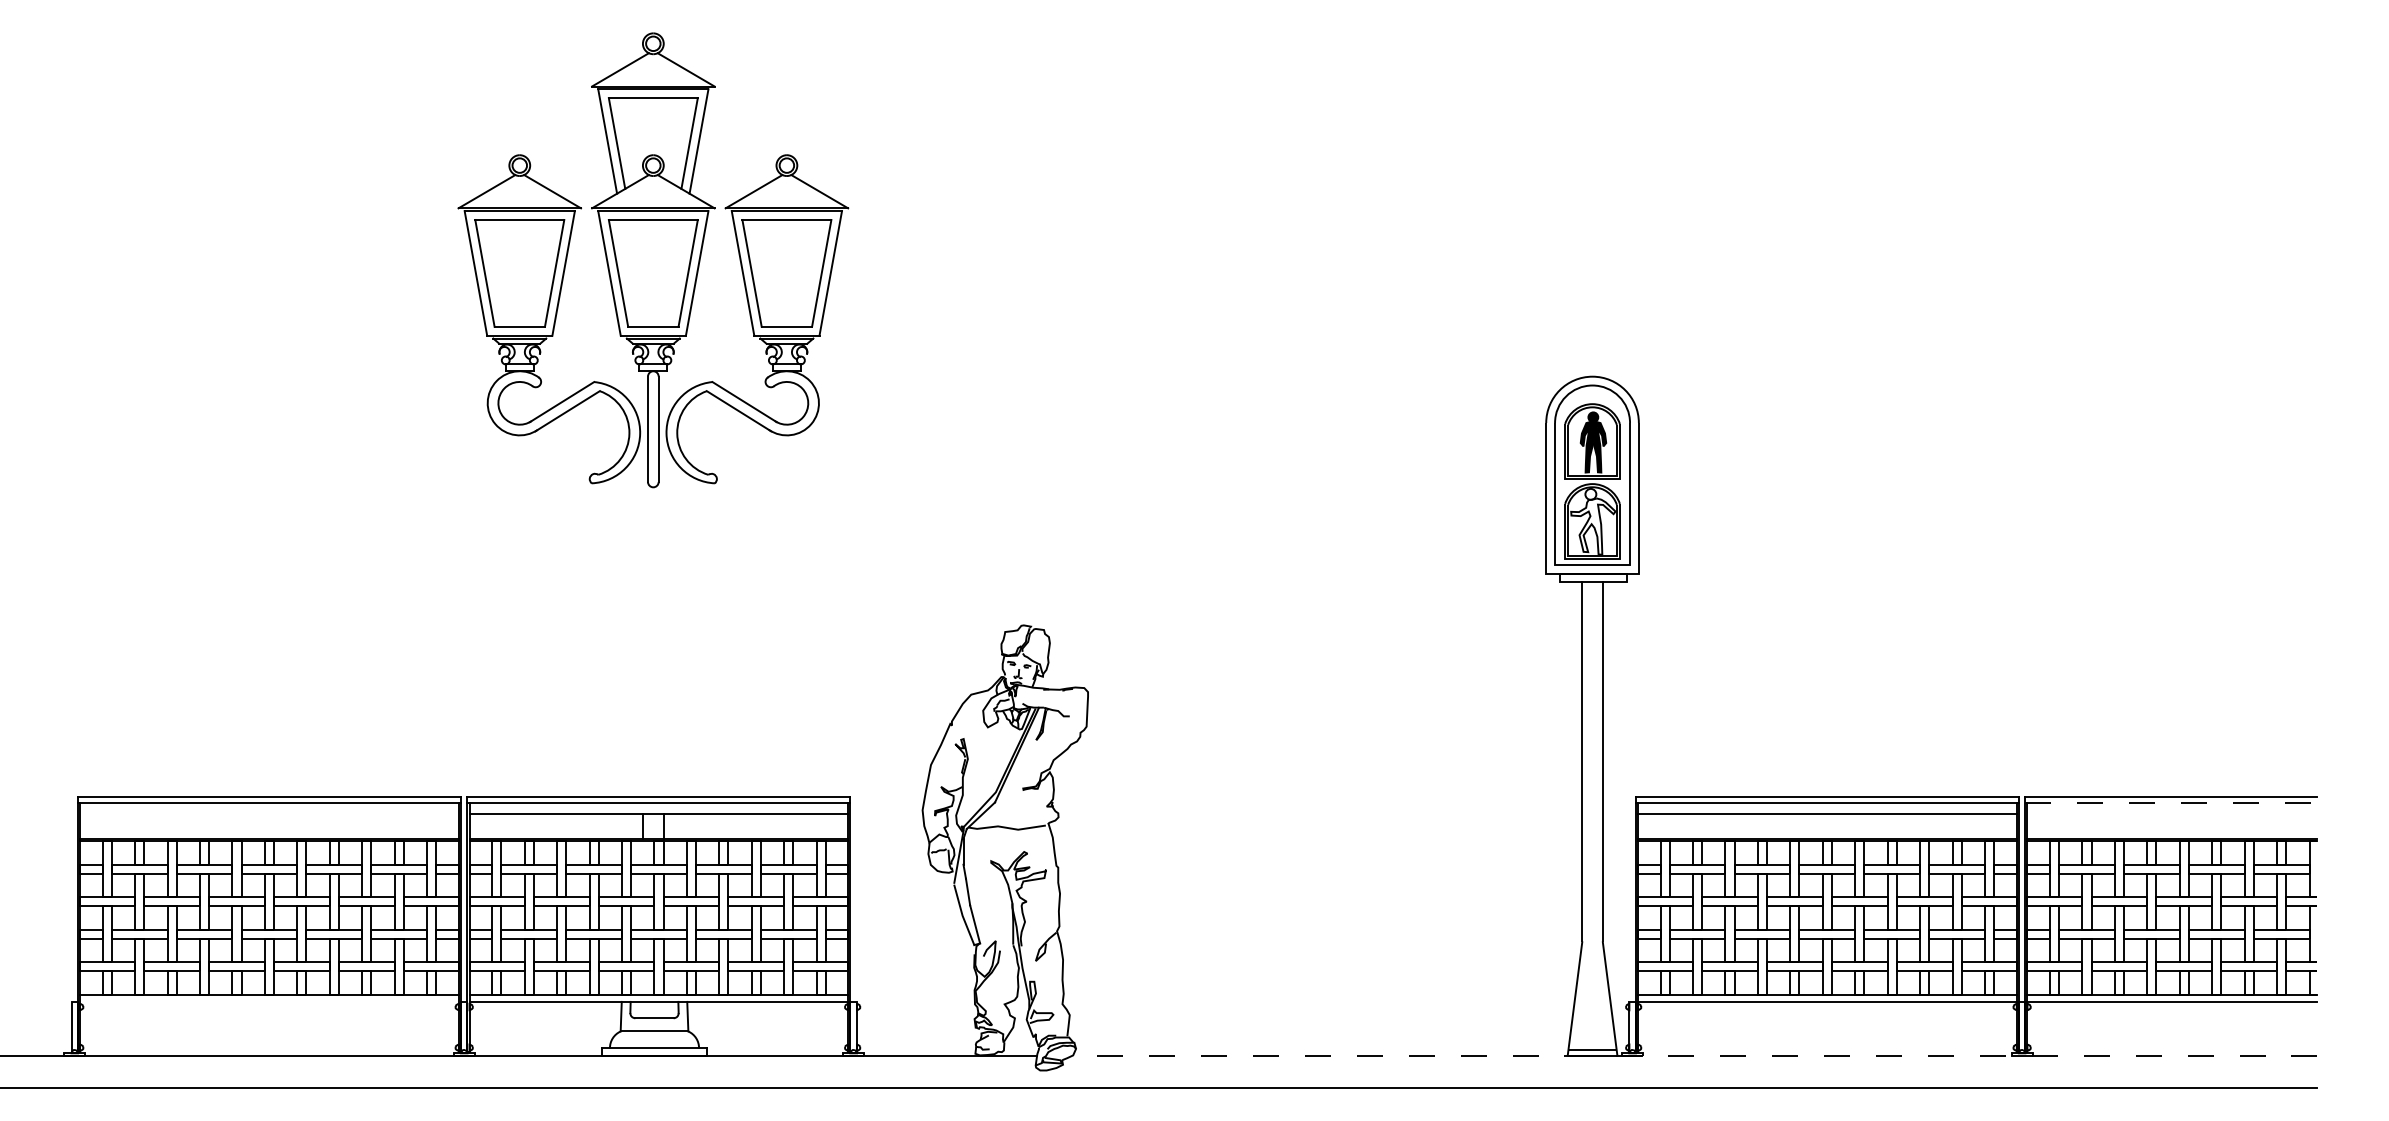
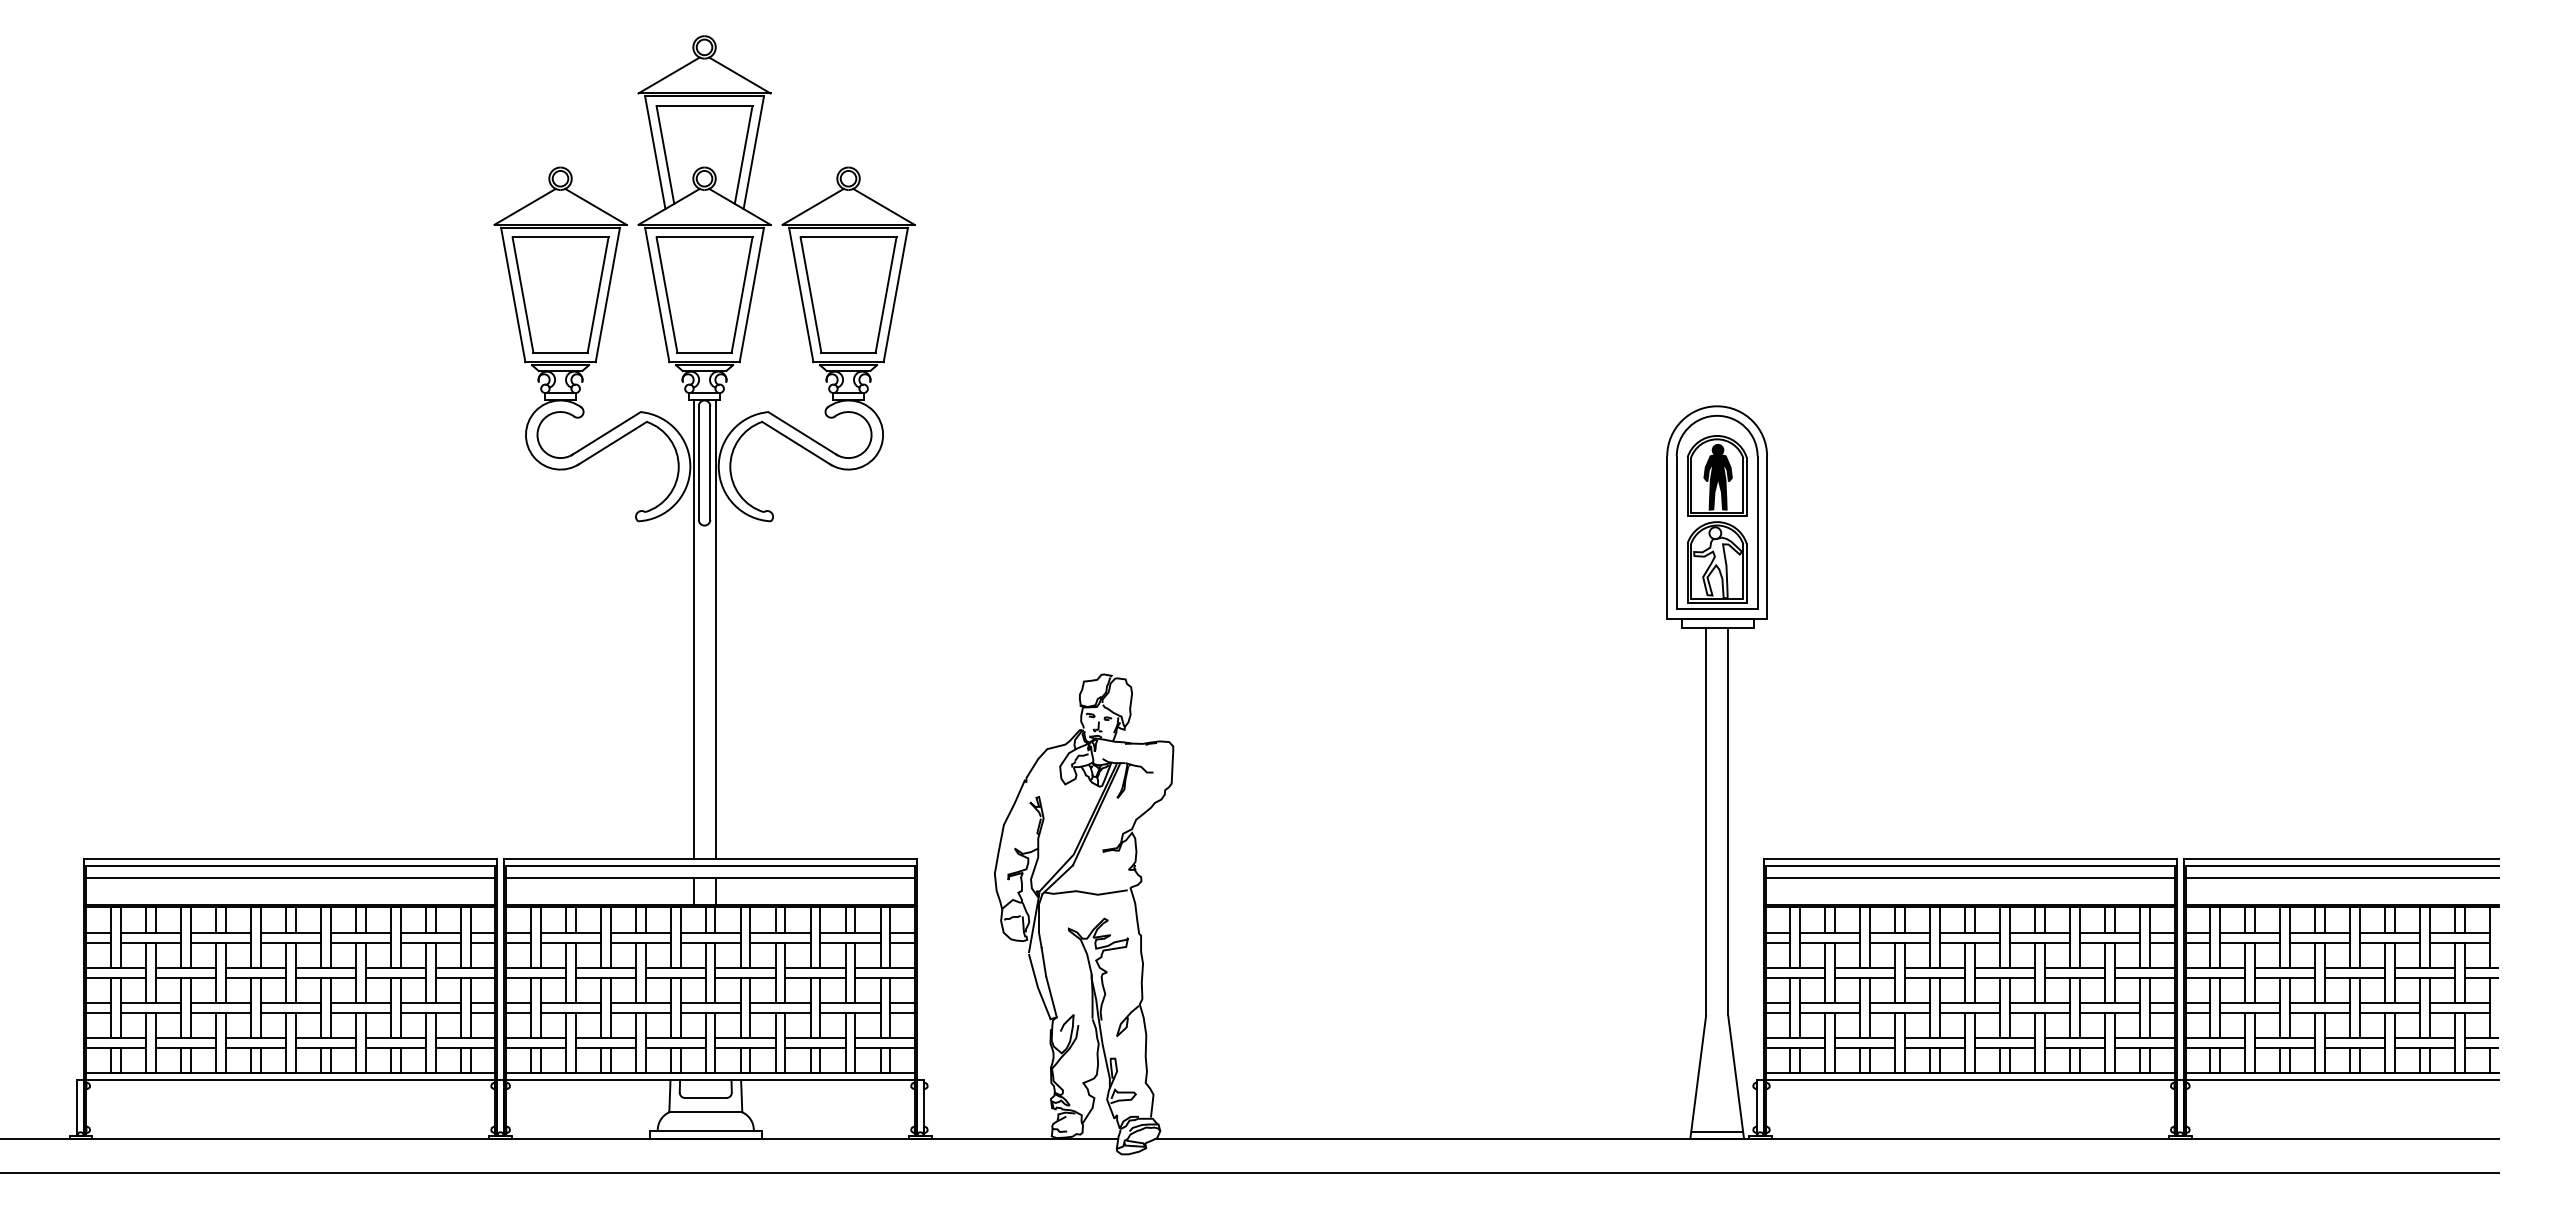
line: (643, 583) -> (693, 629), added
line: (663, 583) -> (715, 629), added
line: (2171, 803) -> (2341, 866), dashed -> solid
line: (269, 814) -> (290, 878), added
line: (2172, 814) -> (2342, 878), added
line: (269, 1001) -> (290, 1080), added
line: (1693, 1056) -> (1826, 1139), dashed -> solid

